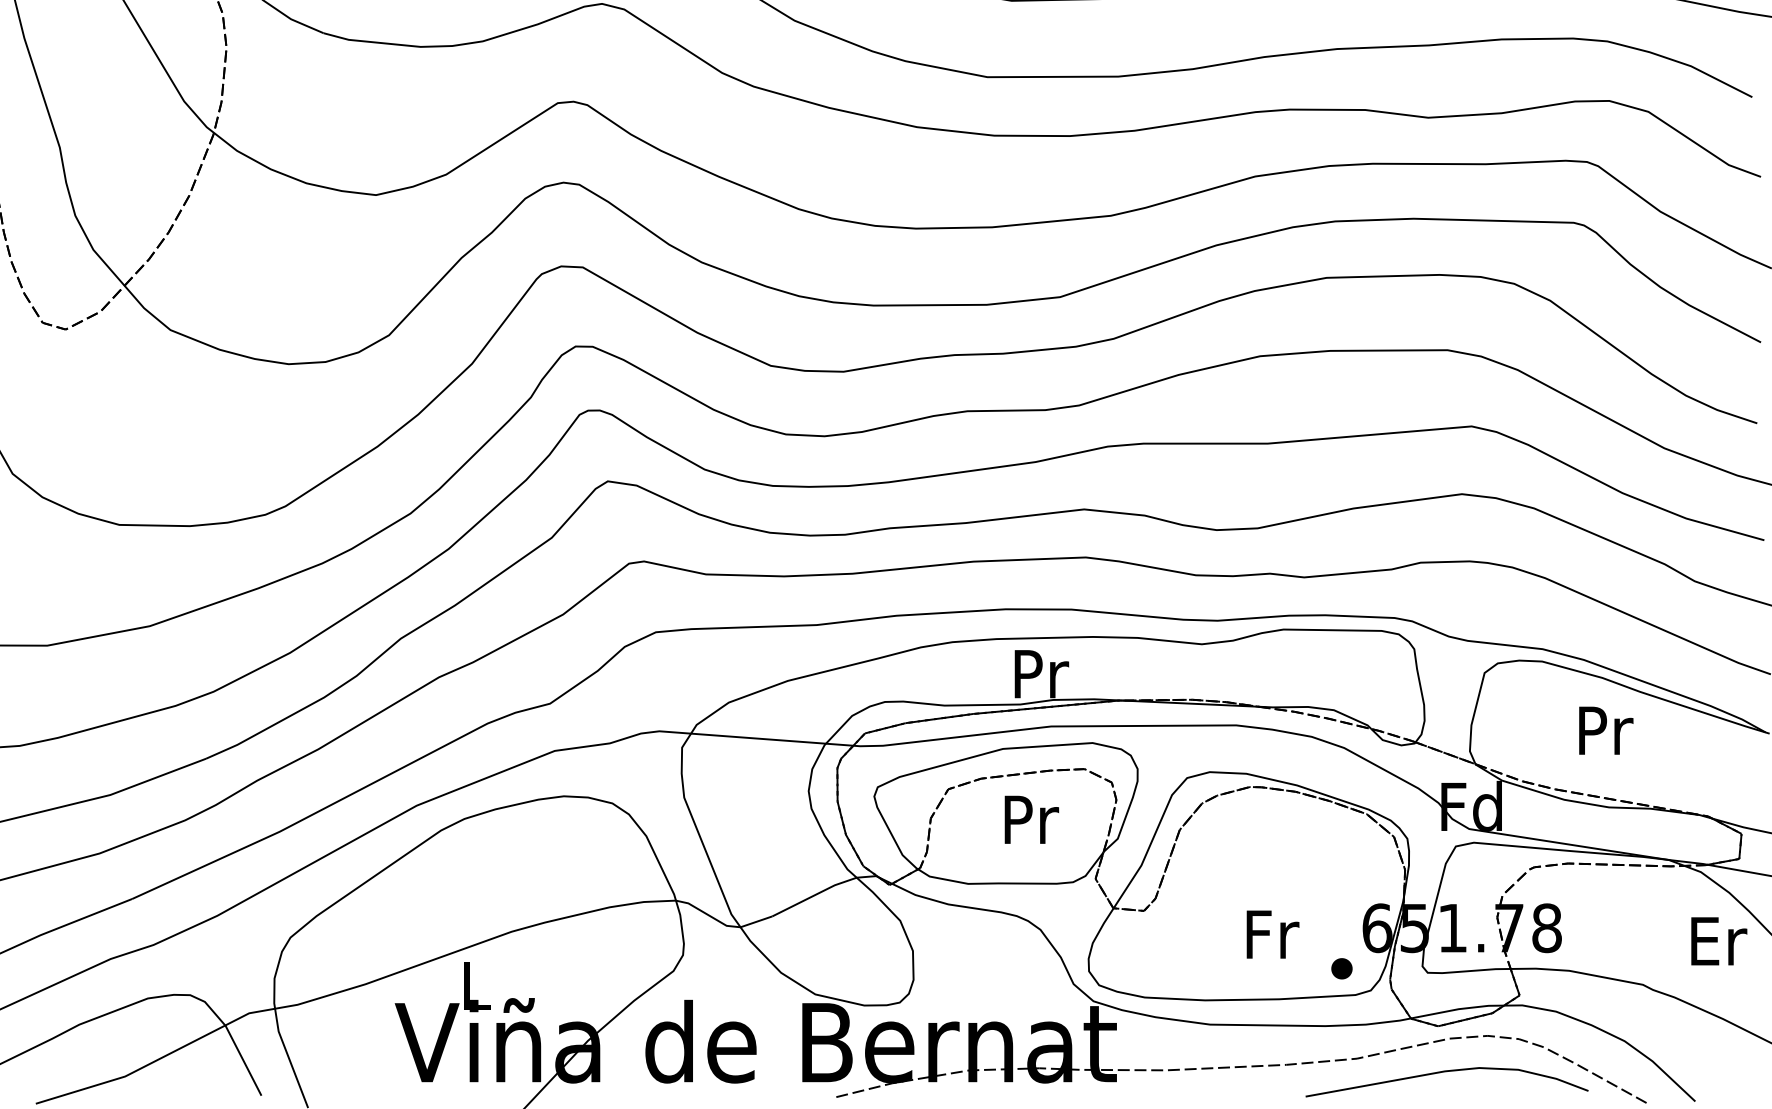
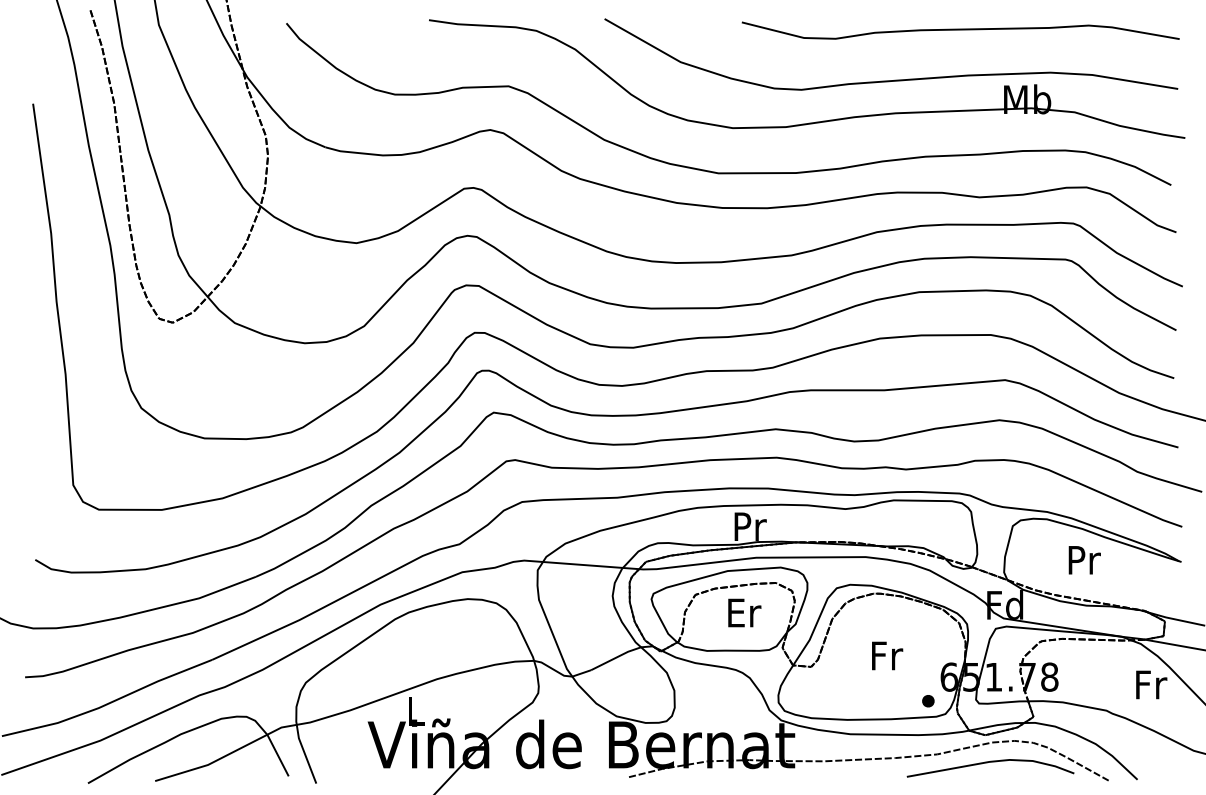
text: (1031, 818) -> (744, 612), Pr -> Er
text: (1272, 933) -> (887, 655), moved
text: (1718, 940) -> (1151, 684), Er -> Fr

